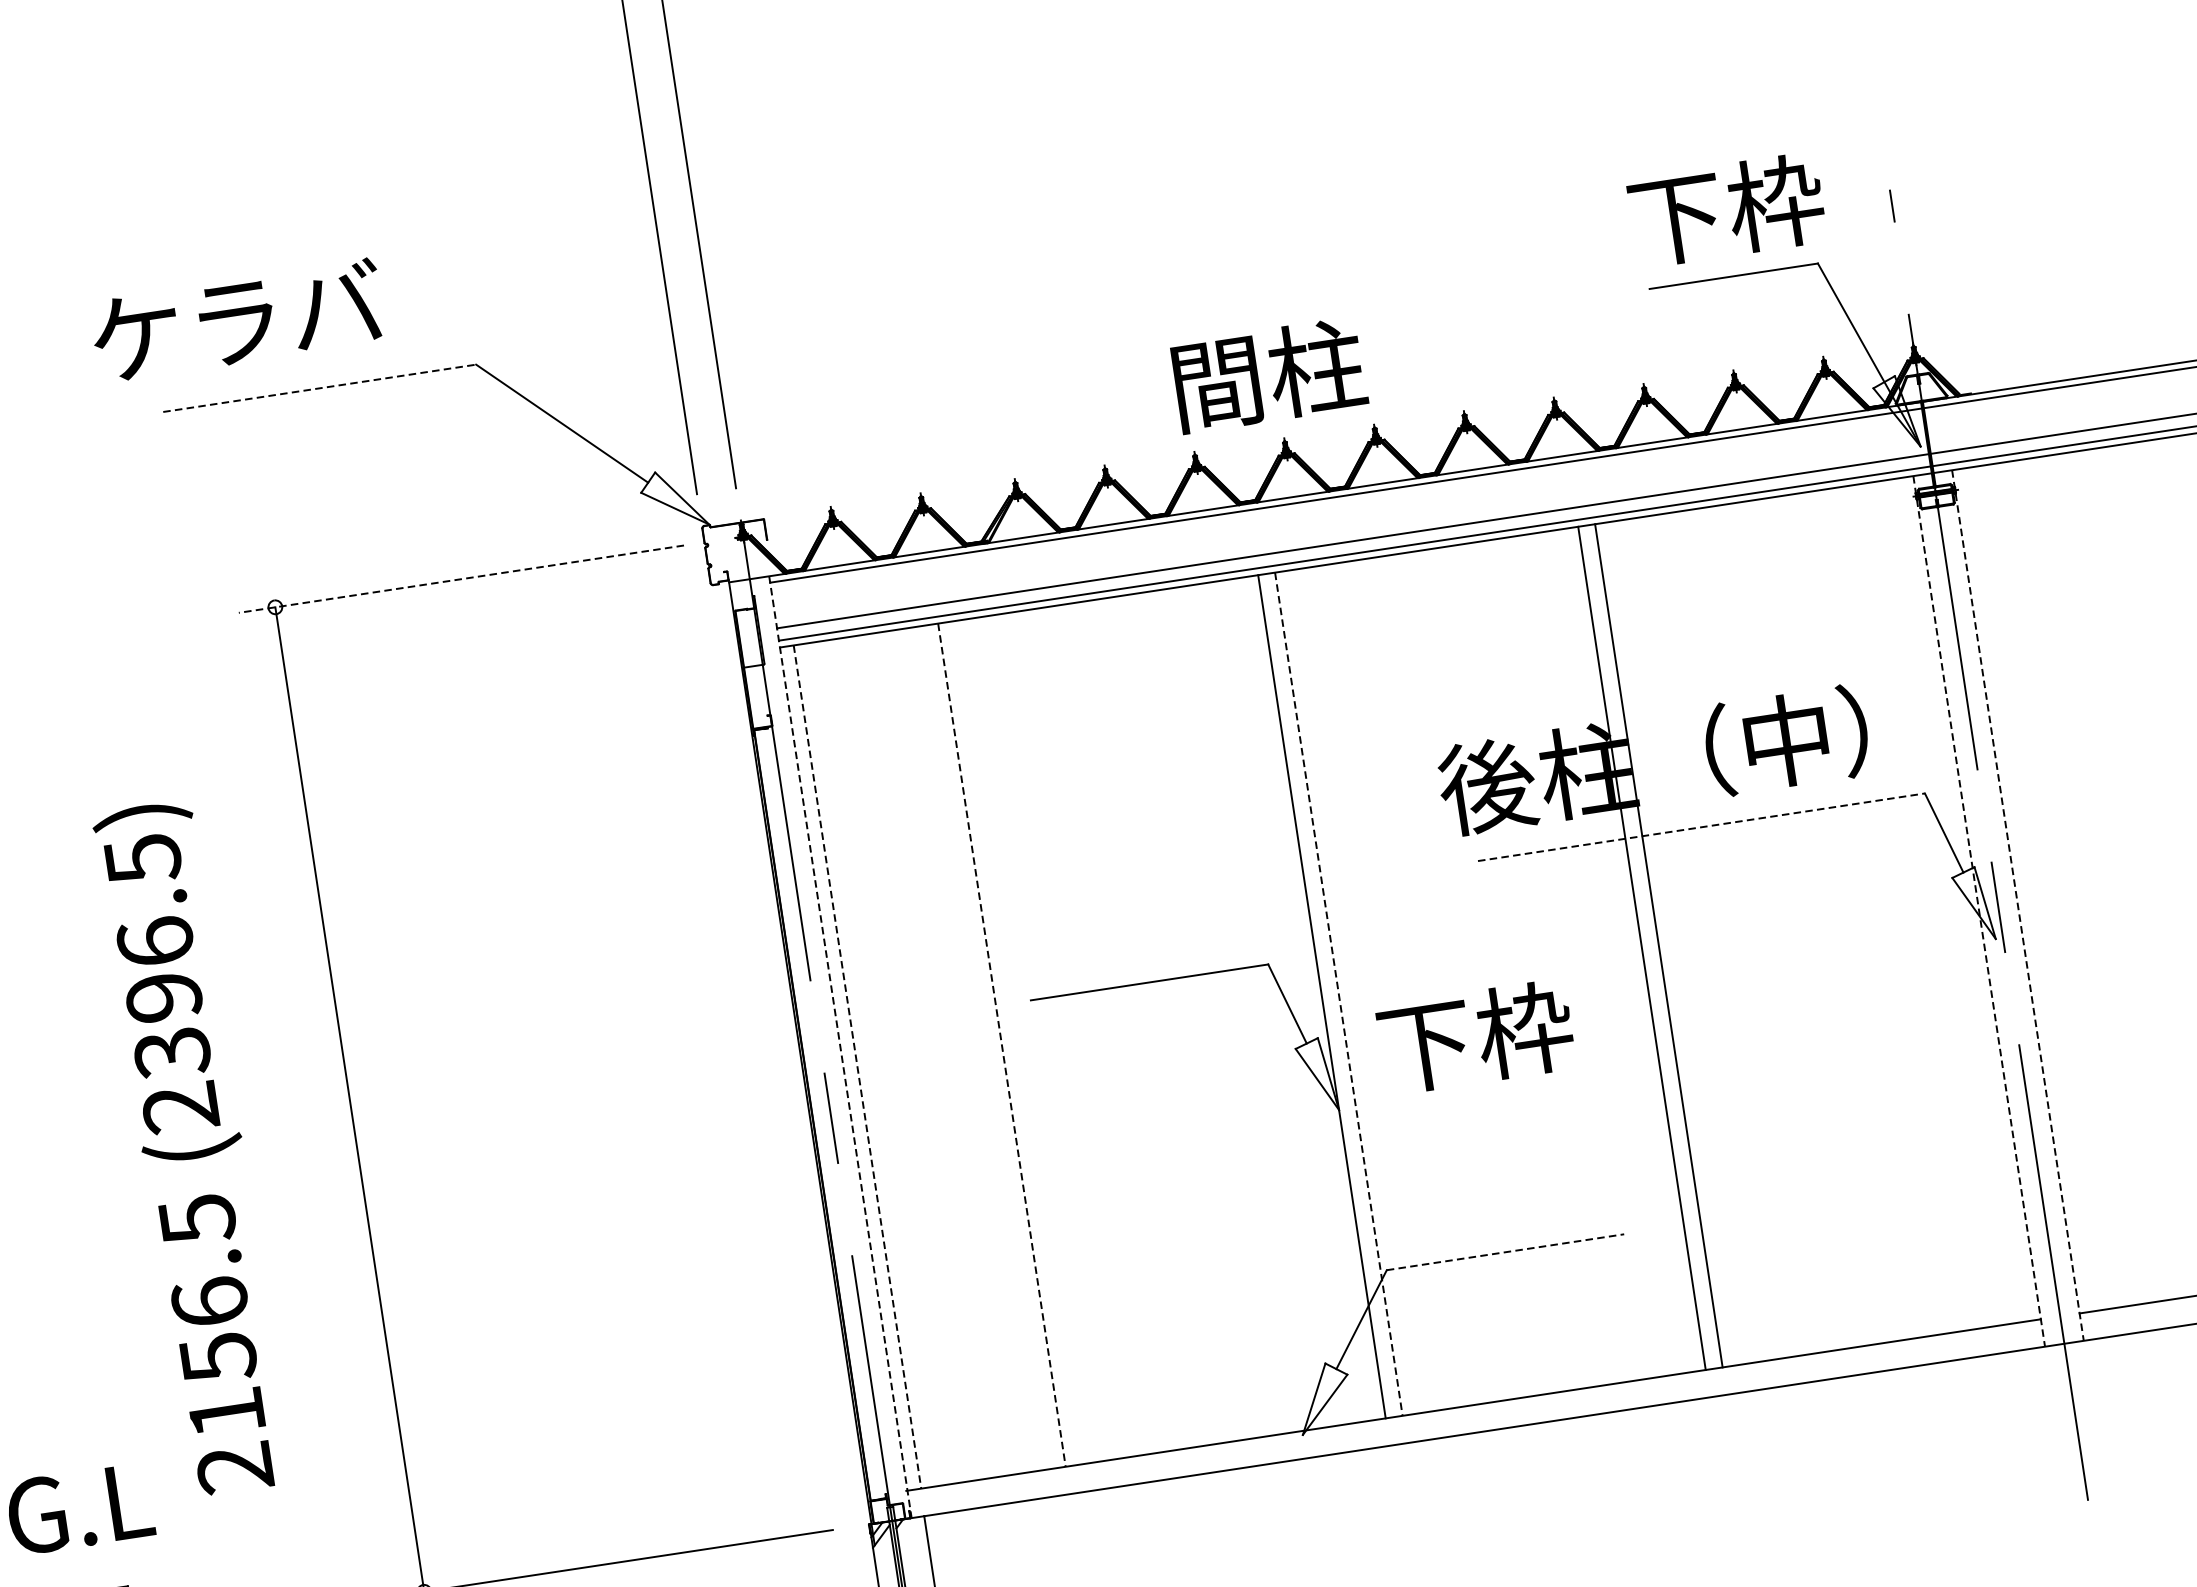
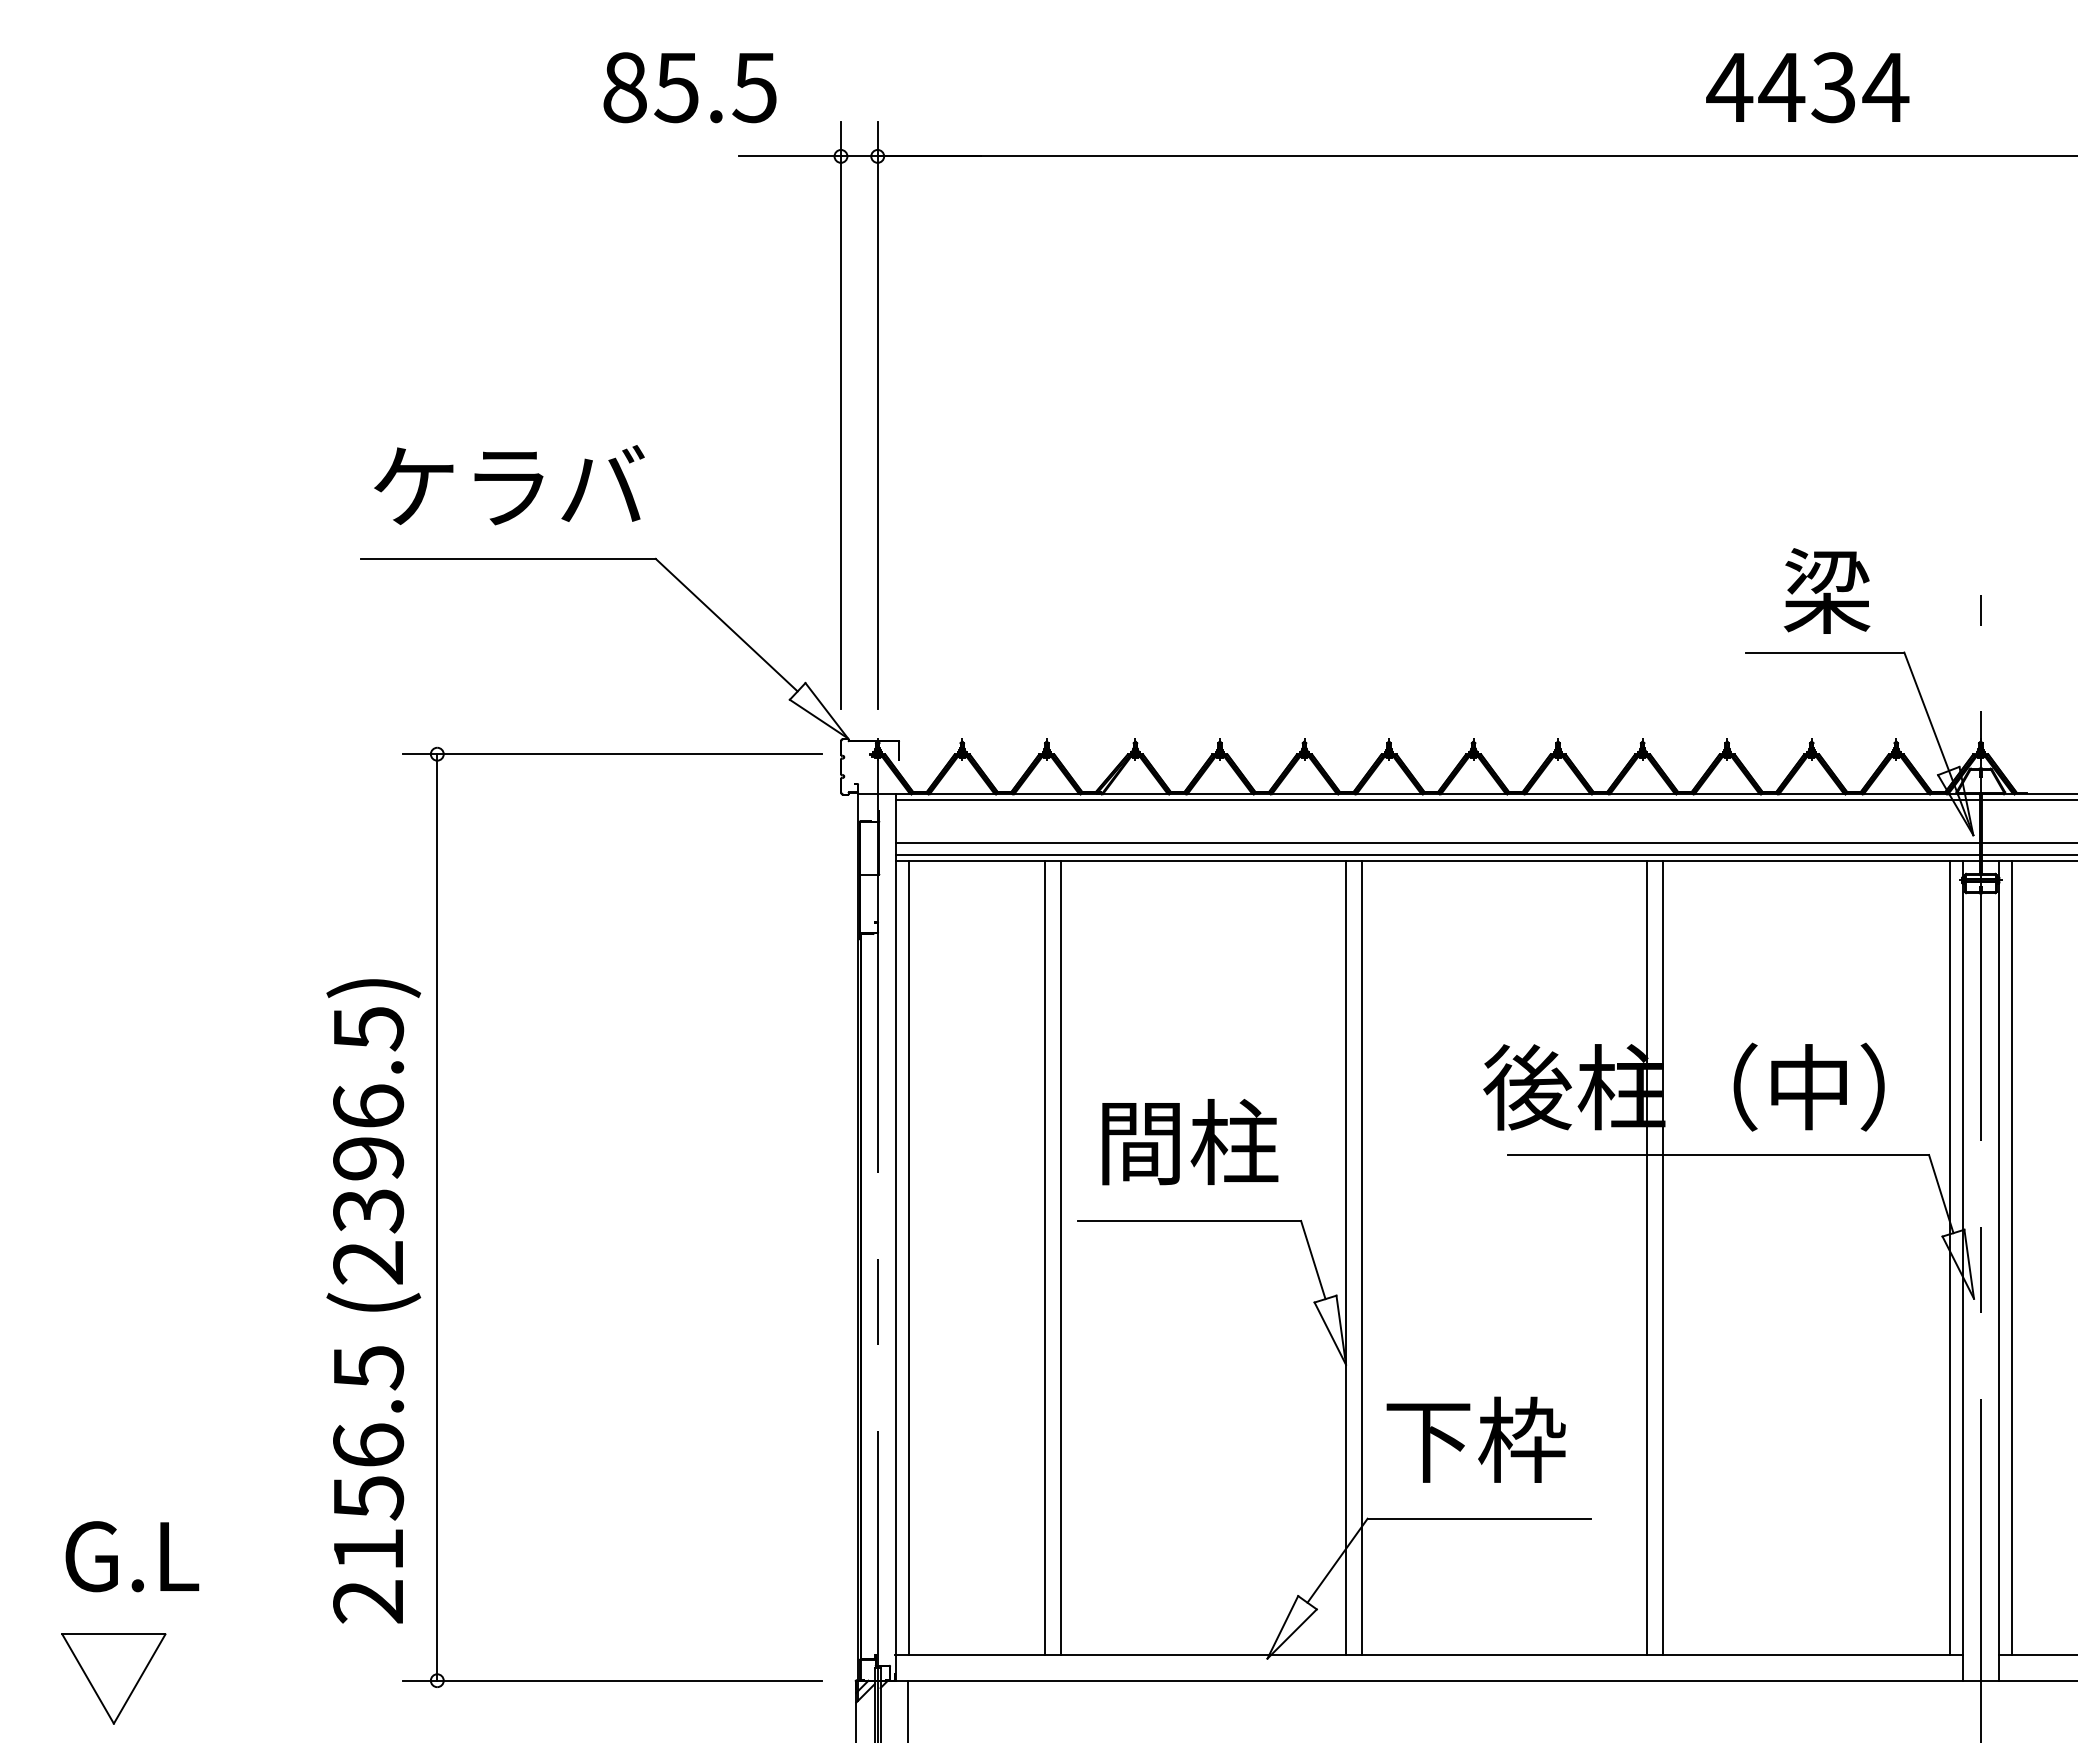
text: (1726, 209) -> (1827, 590), 下枠 -> 梁
text: (237, 320) -> (509, 485), moved
text: (1269, 375) -> (1190, 1142), moved
line: (320, 387) -> (509, 558), dashed -> solid
line: (460, 579) -> (611, 754), dashed -> solid
line: (1702, 827) -> (1719, 1155), dashed -> solid
line: (2029, 889) -> (2011, 1257), added
line: (1963, 899) -> (1949, 1257), added
line: (2018, 905) -> (1999, 1271), dashed -> solid
line: (1979, 911) -> (1962, 1271), dashed -> solid
line: (1338, 994) -> (1361, 1258), dashed -> solid
text: (1475, 1036) -> (1475, 1439), moved
line: (1018, 1041) -> (1060, 1257), added
line: (1001, 1045) -> (1044, 1258), dashed -> solid
line: (840, 1048) -> (895, 1238), dashed -> solid
line: (857, 1067) -> (908, 1258), dashed -> solid
text: (192, 1148) -> (373, 1301), moved
line: (1505, 1251) -> (1479, 1518), dashed -> solid

